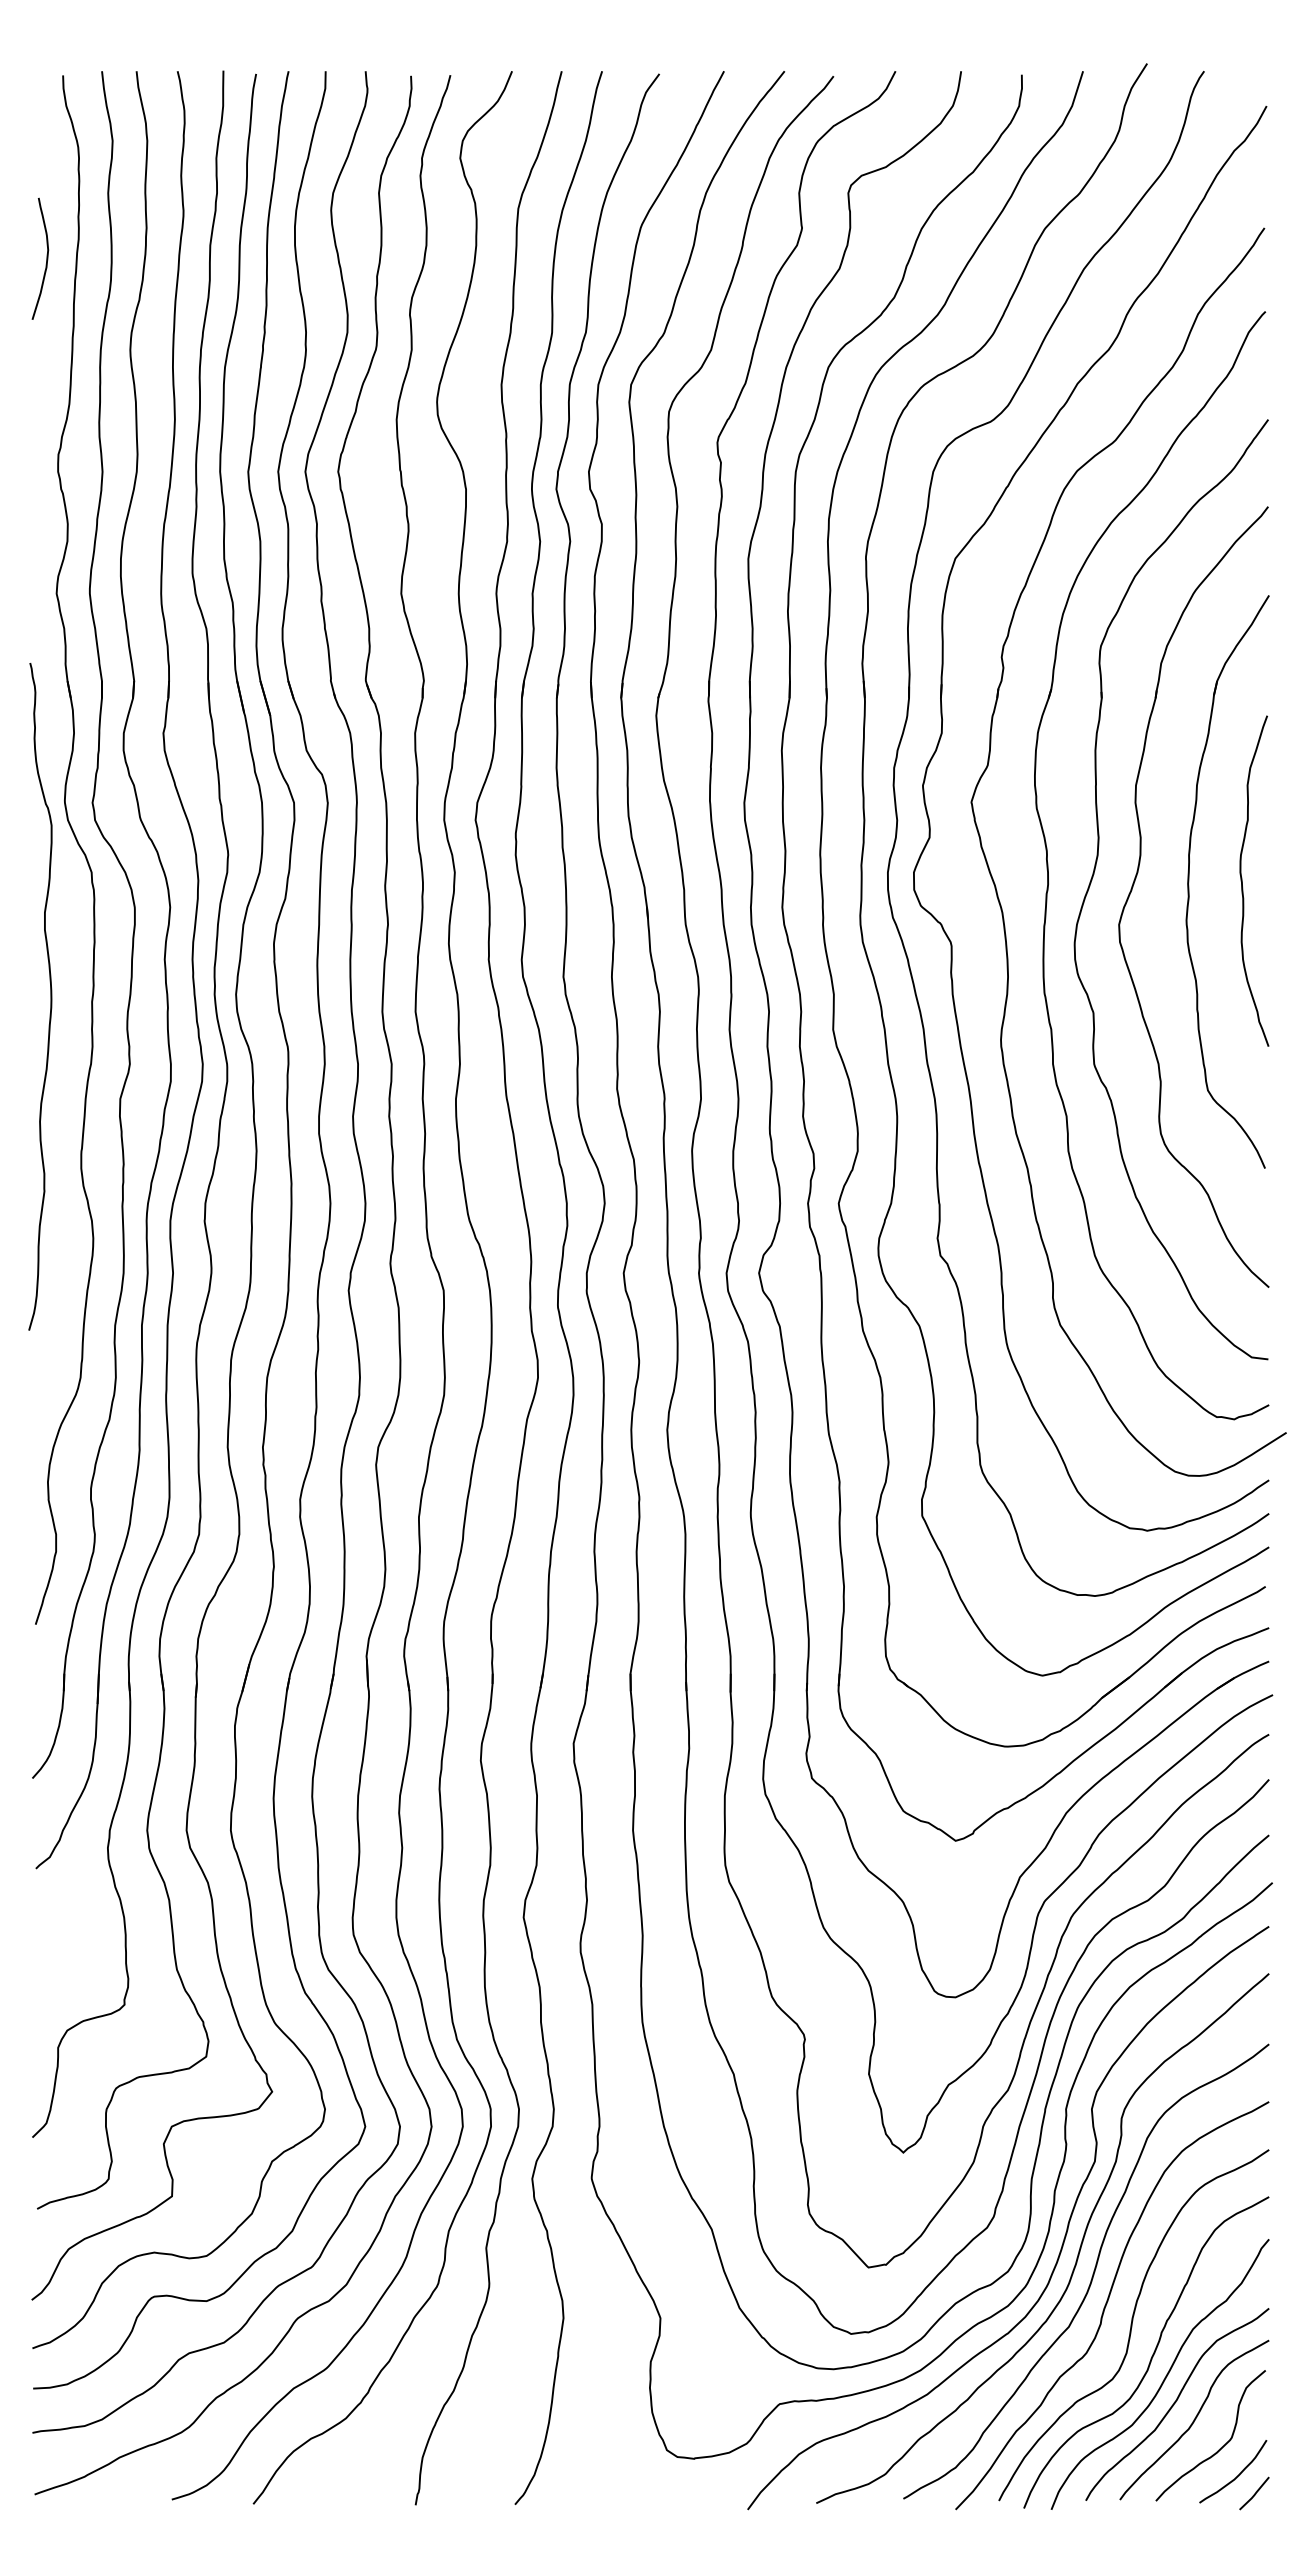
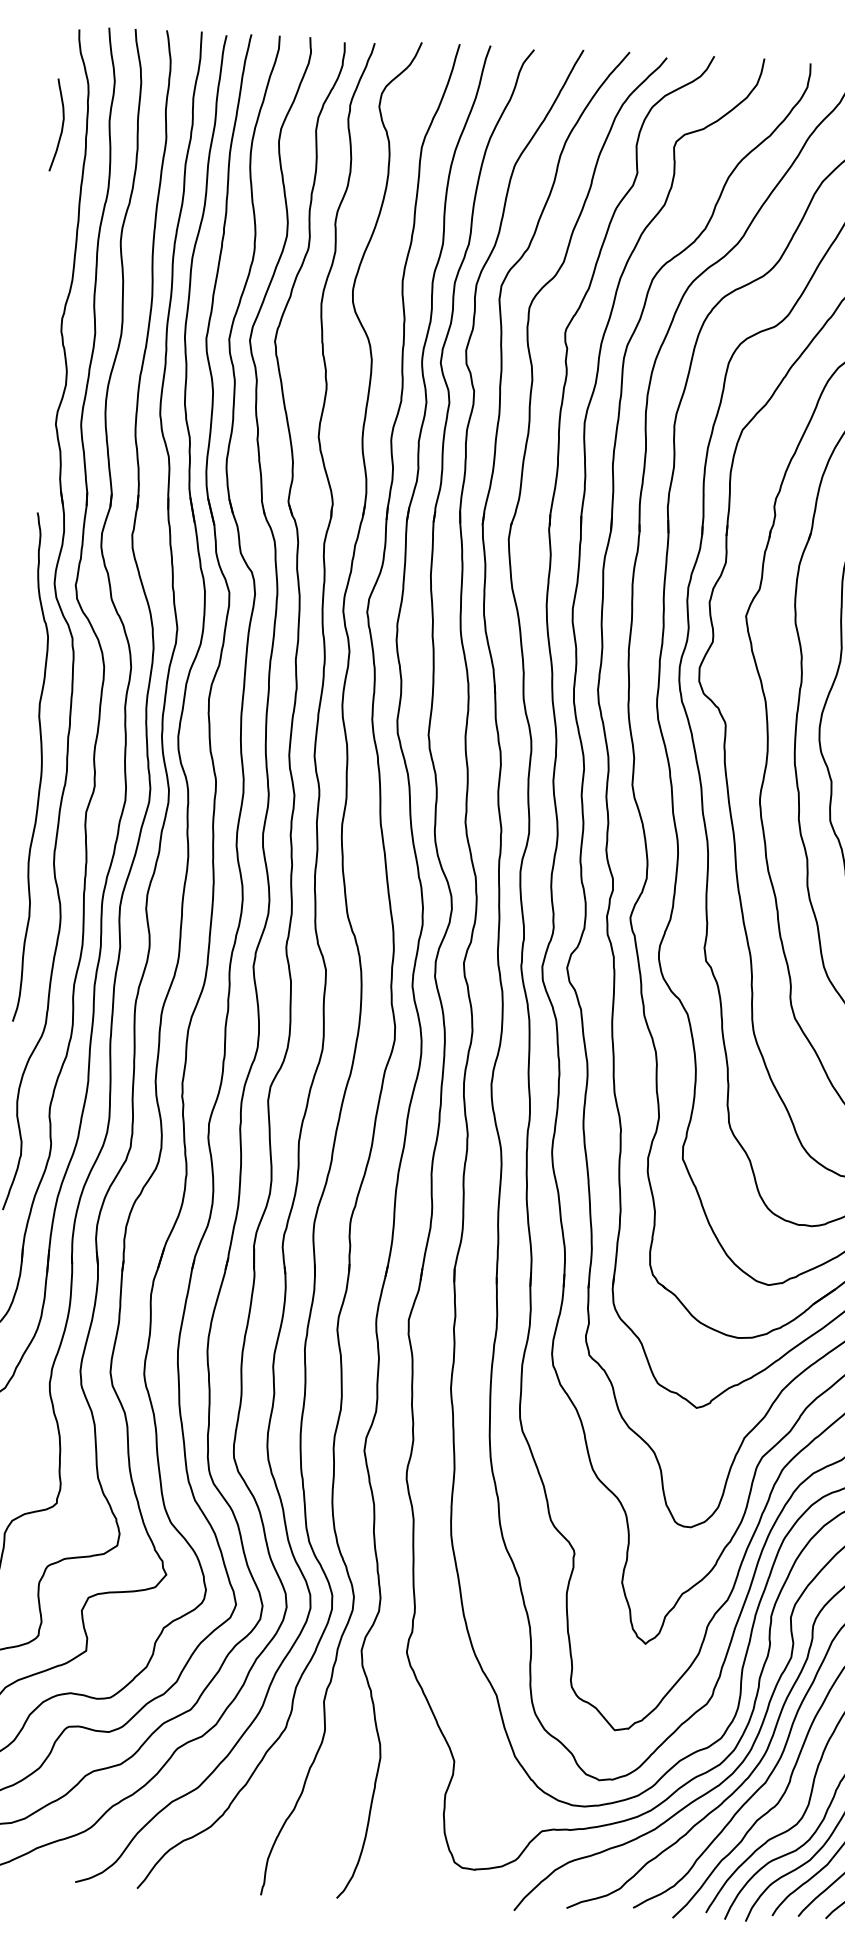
curve: (46, 258) -> (62, 125), moved
curve: (50, 996) -> (41, 767), moved

